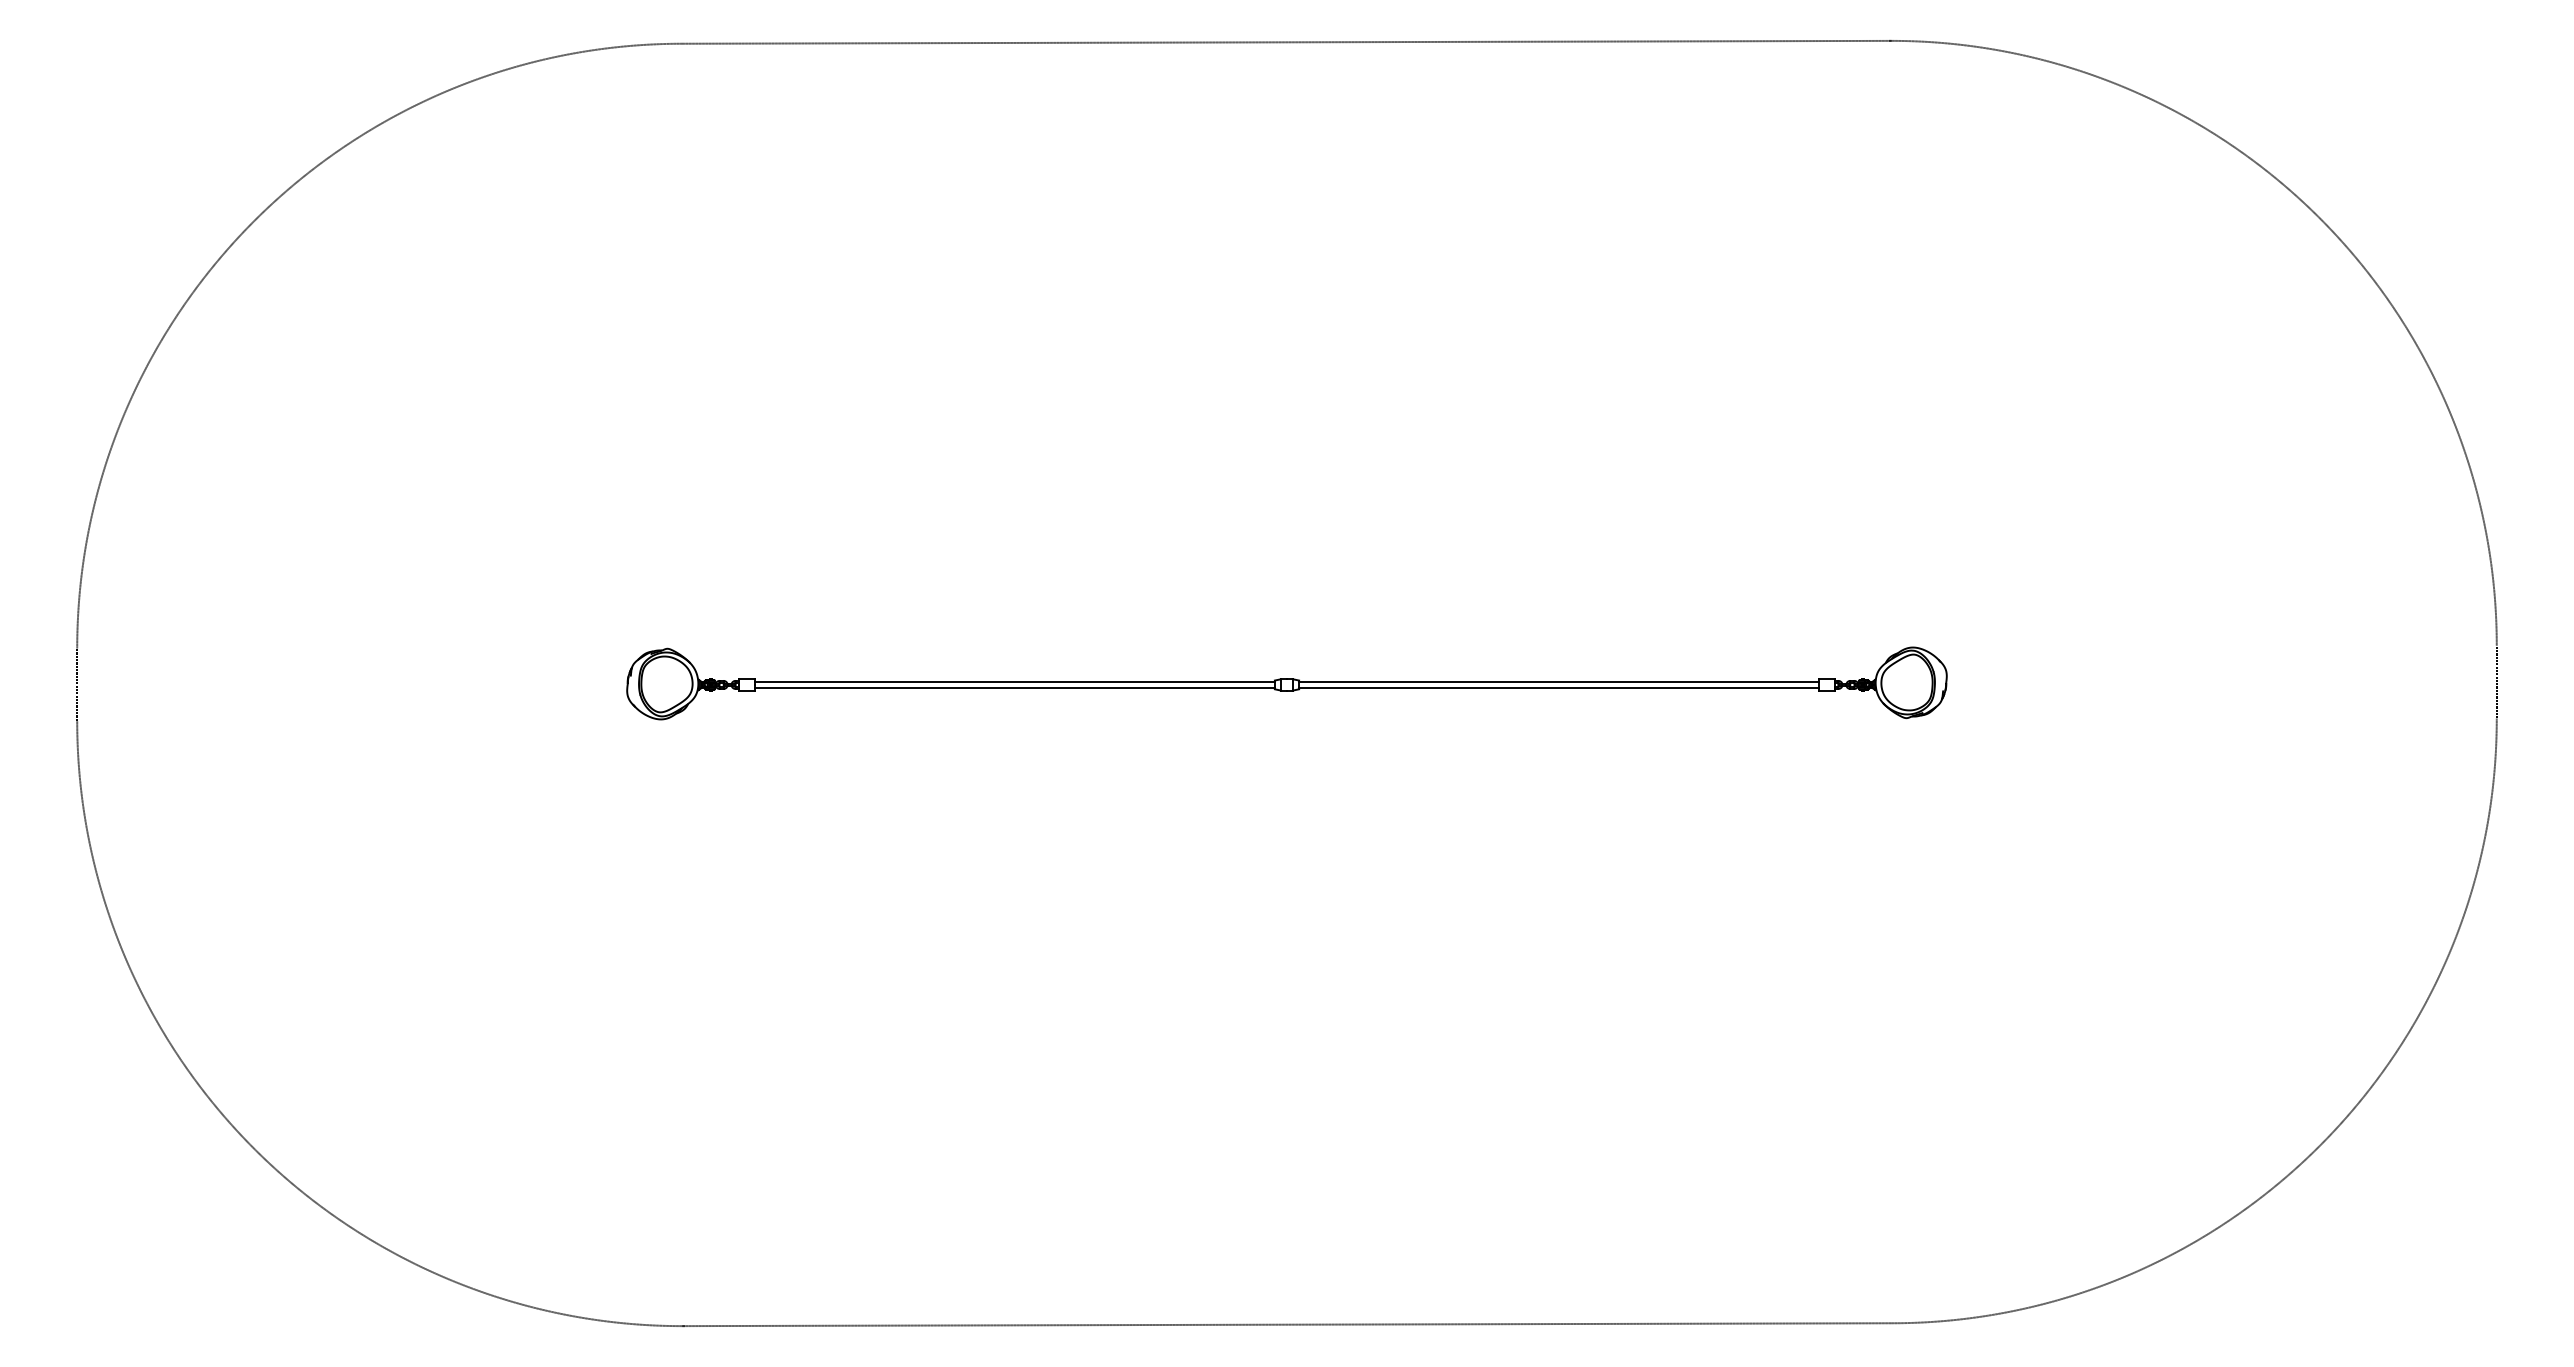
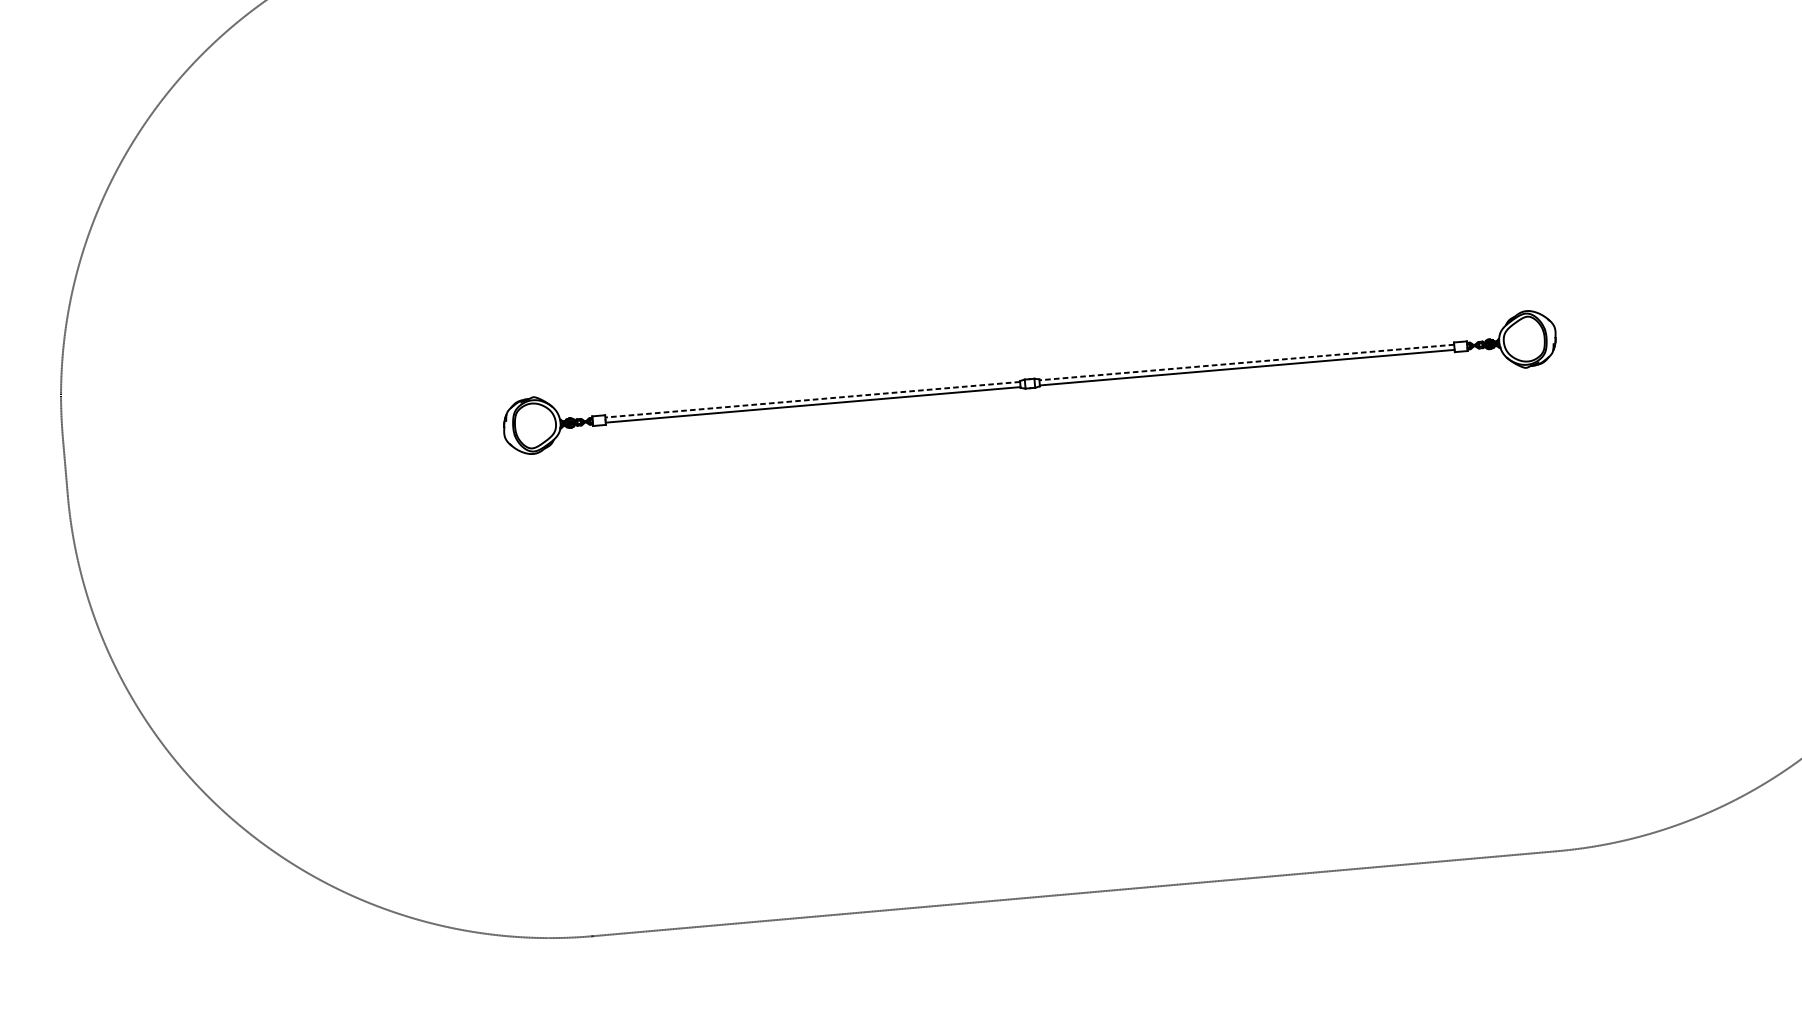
line: (1014, 681) -> (812, 399), solid -> dashed
line: (1558, 681) -> (1246, 362), solid -> dashed

